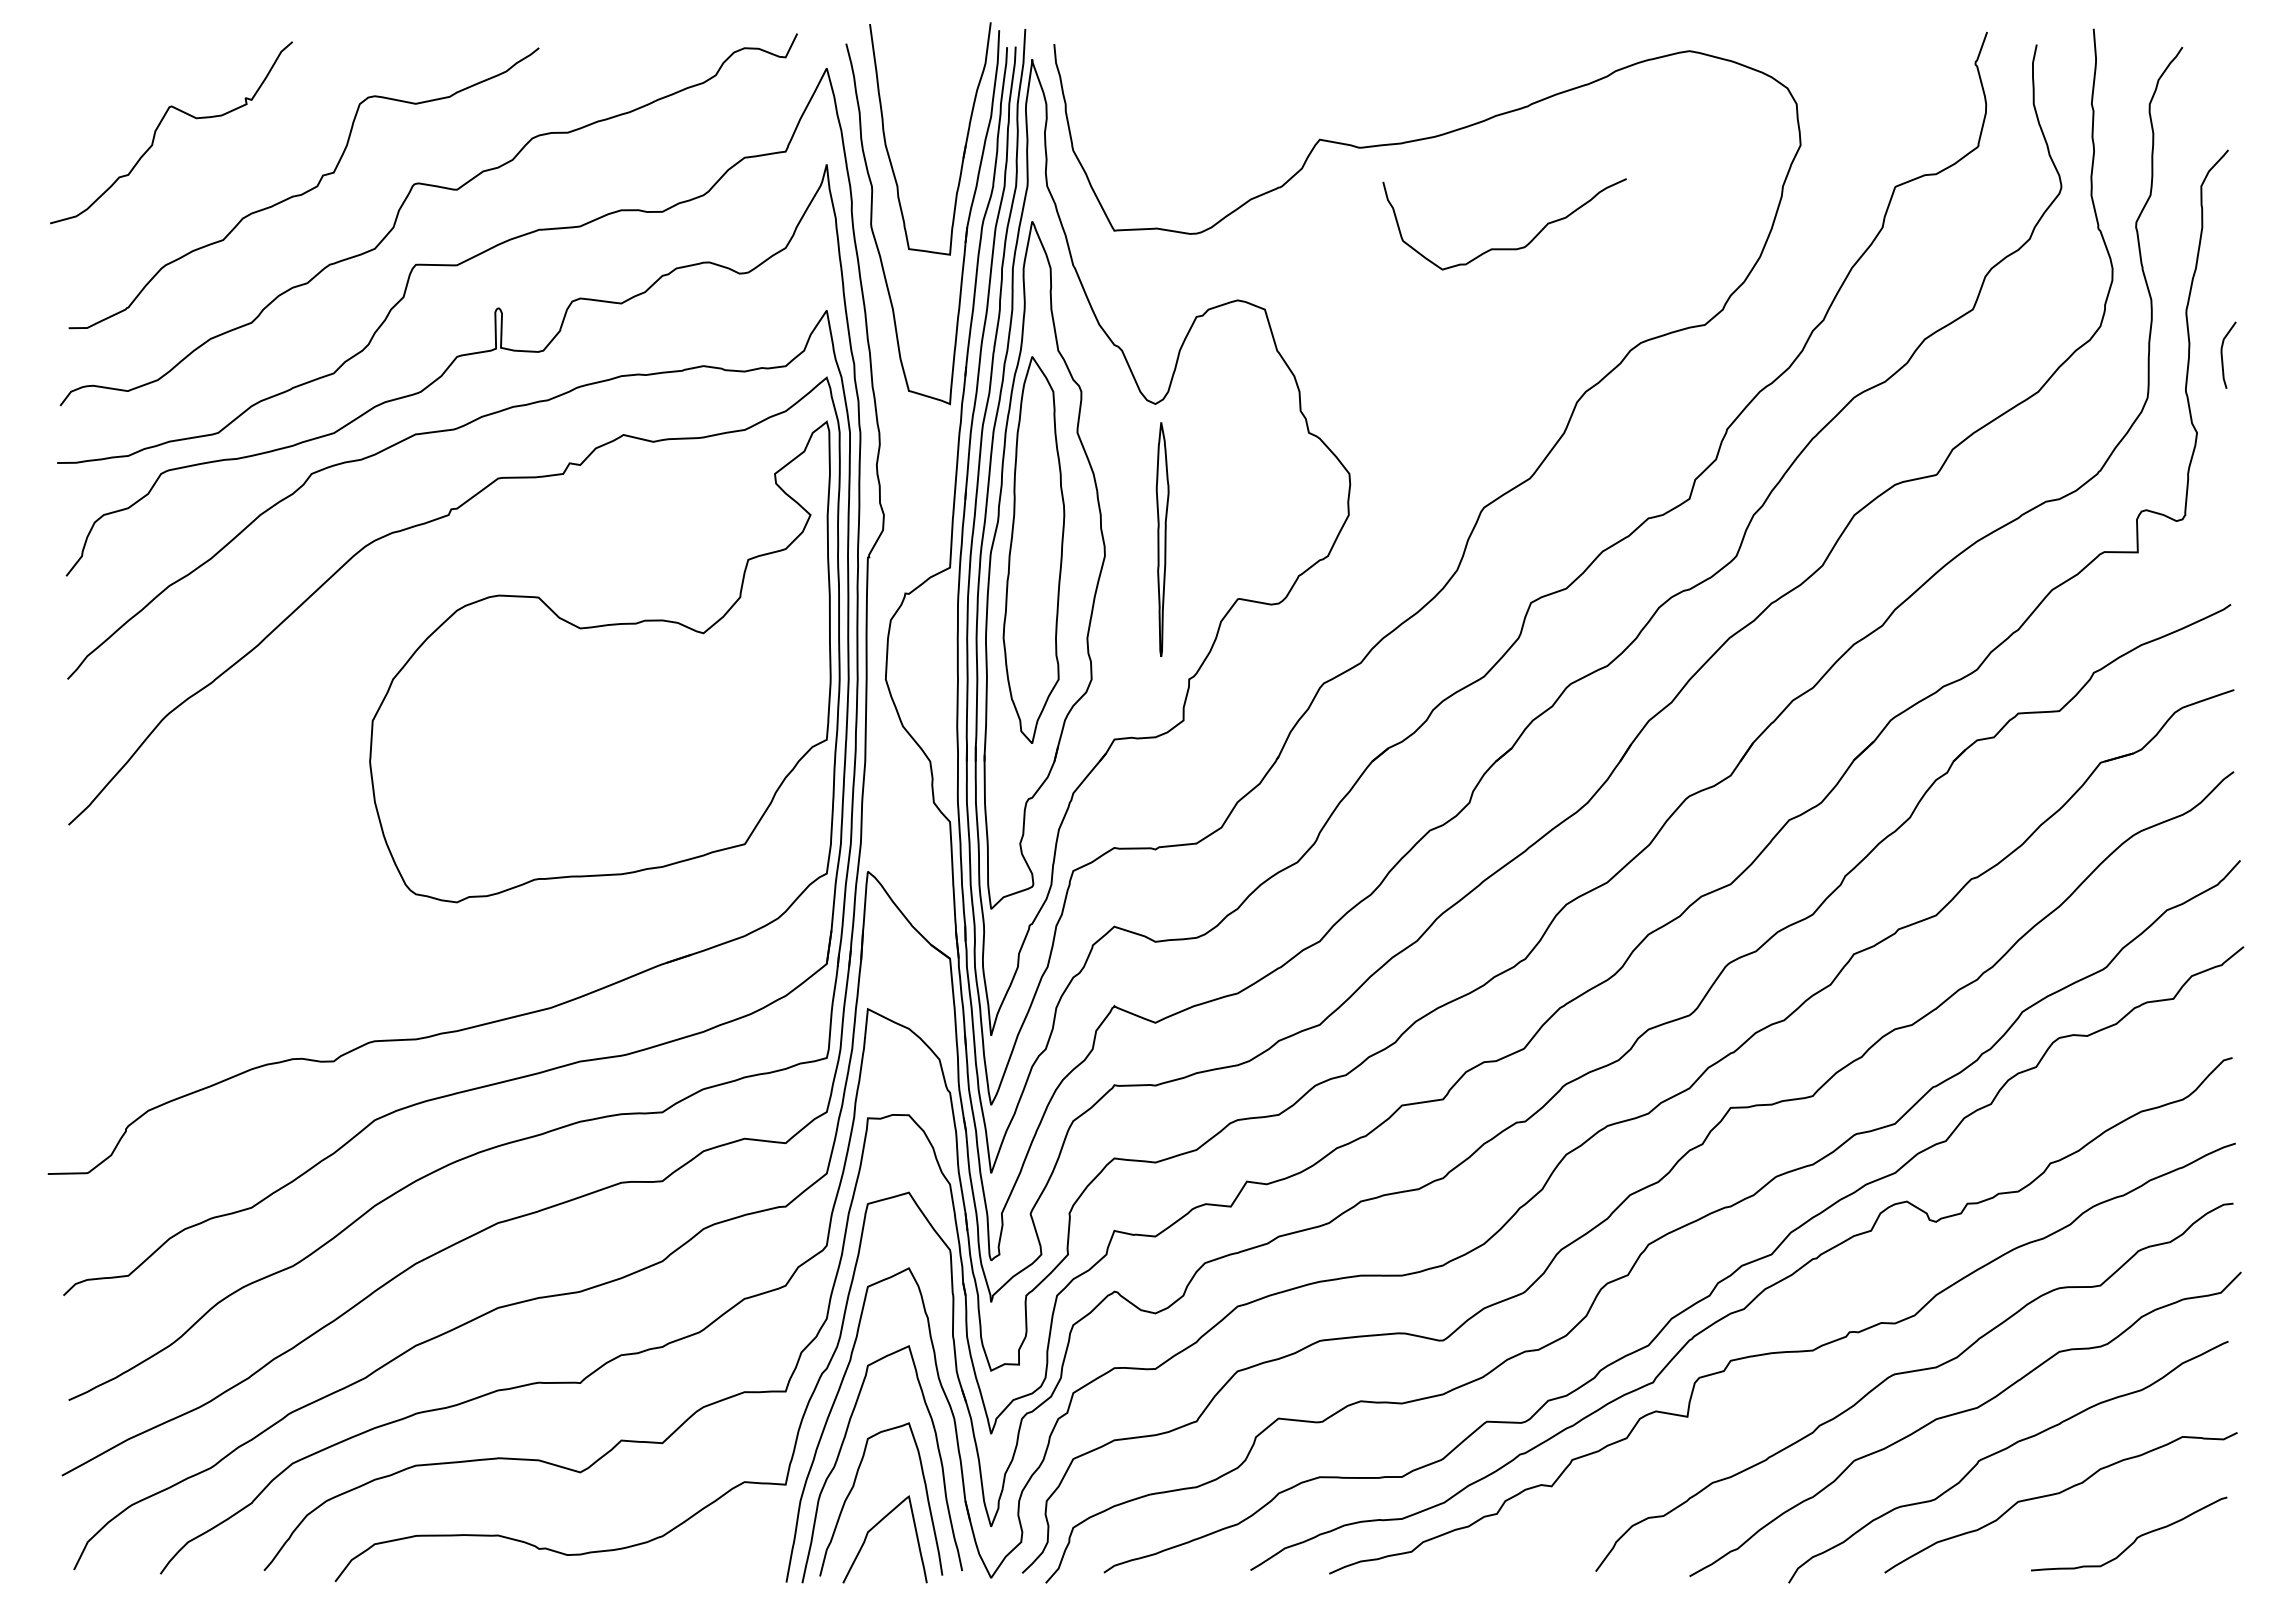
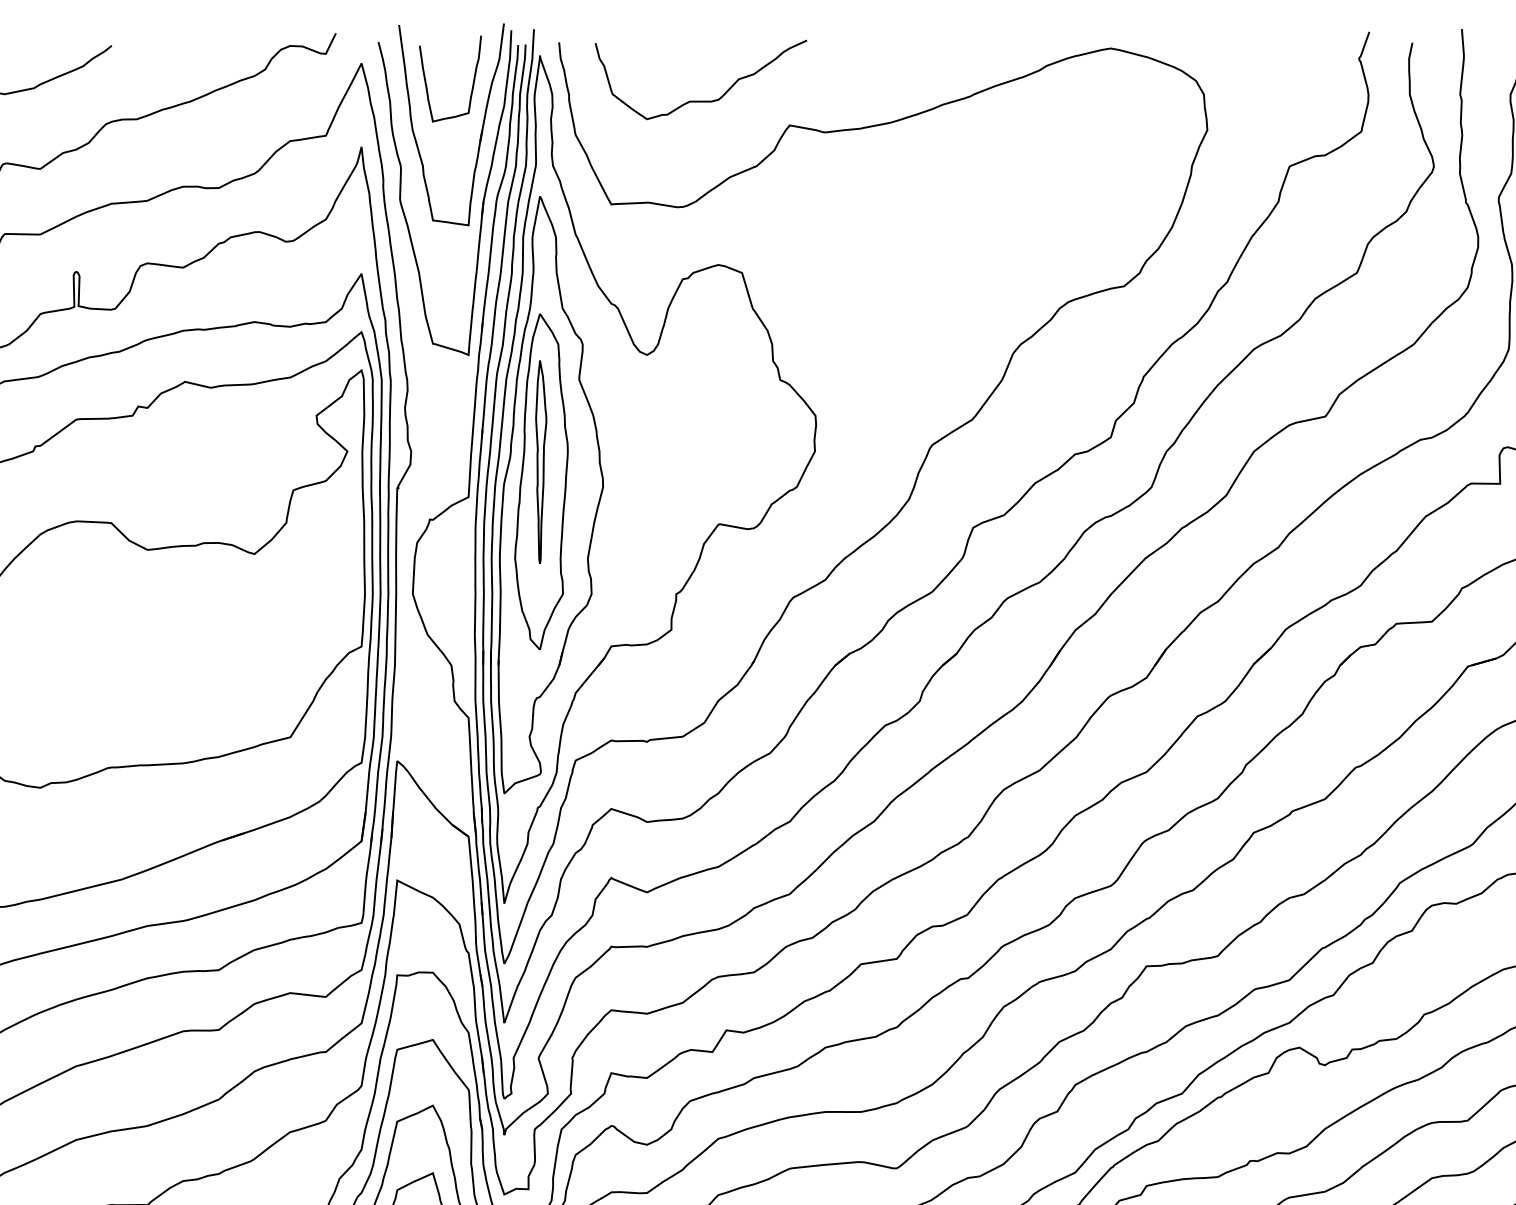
curve: (954, 91) -> (472, 83), added
curve: (1504, 248) -> (700, 100), moved
part: (1162, 539) -> (541, 462), moved

